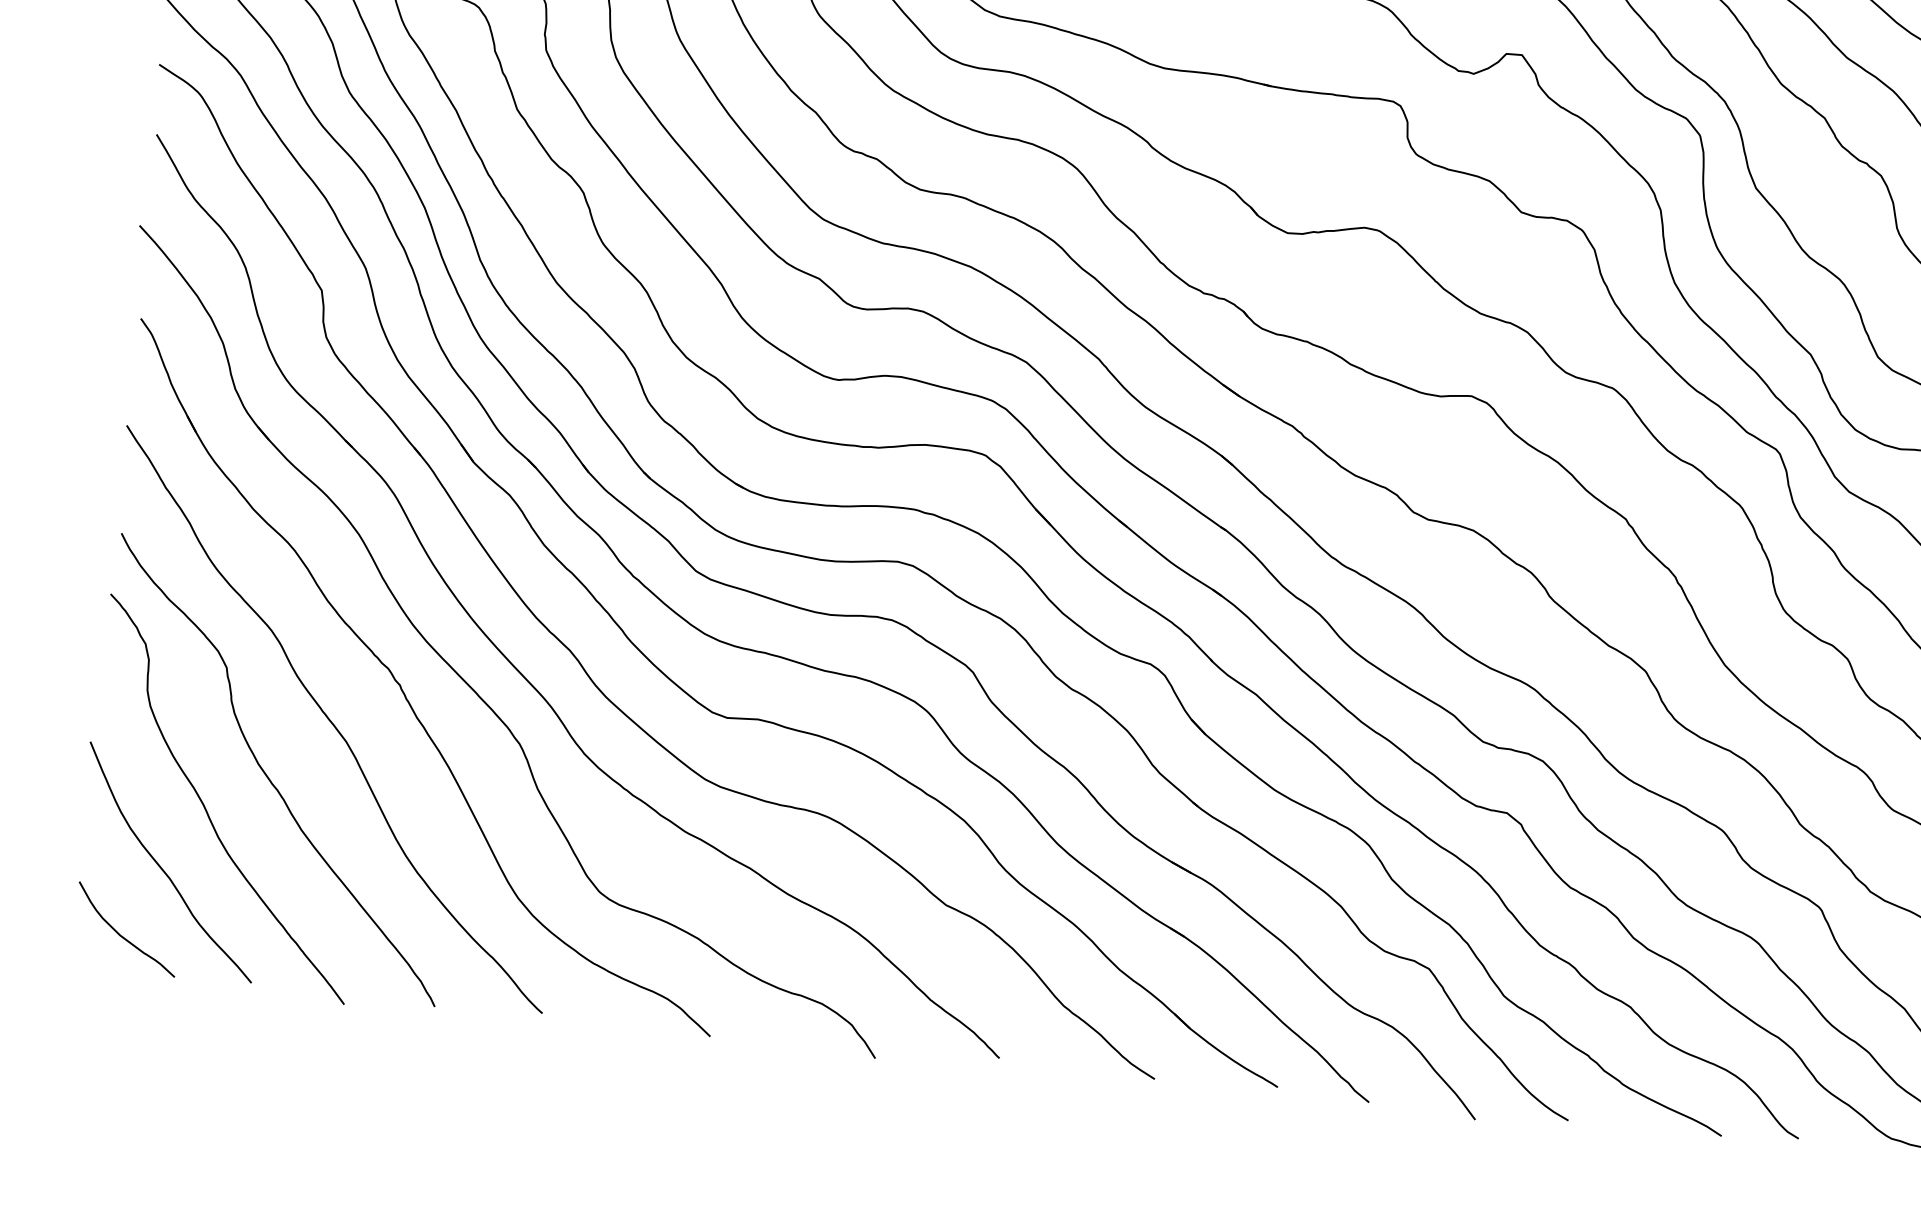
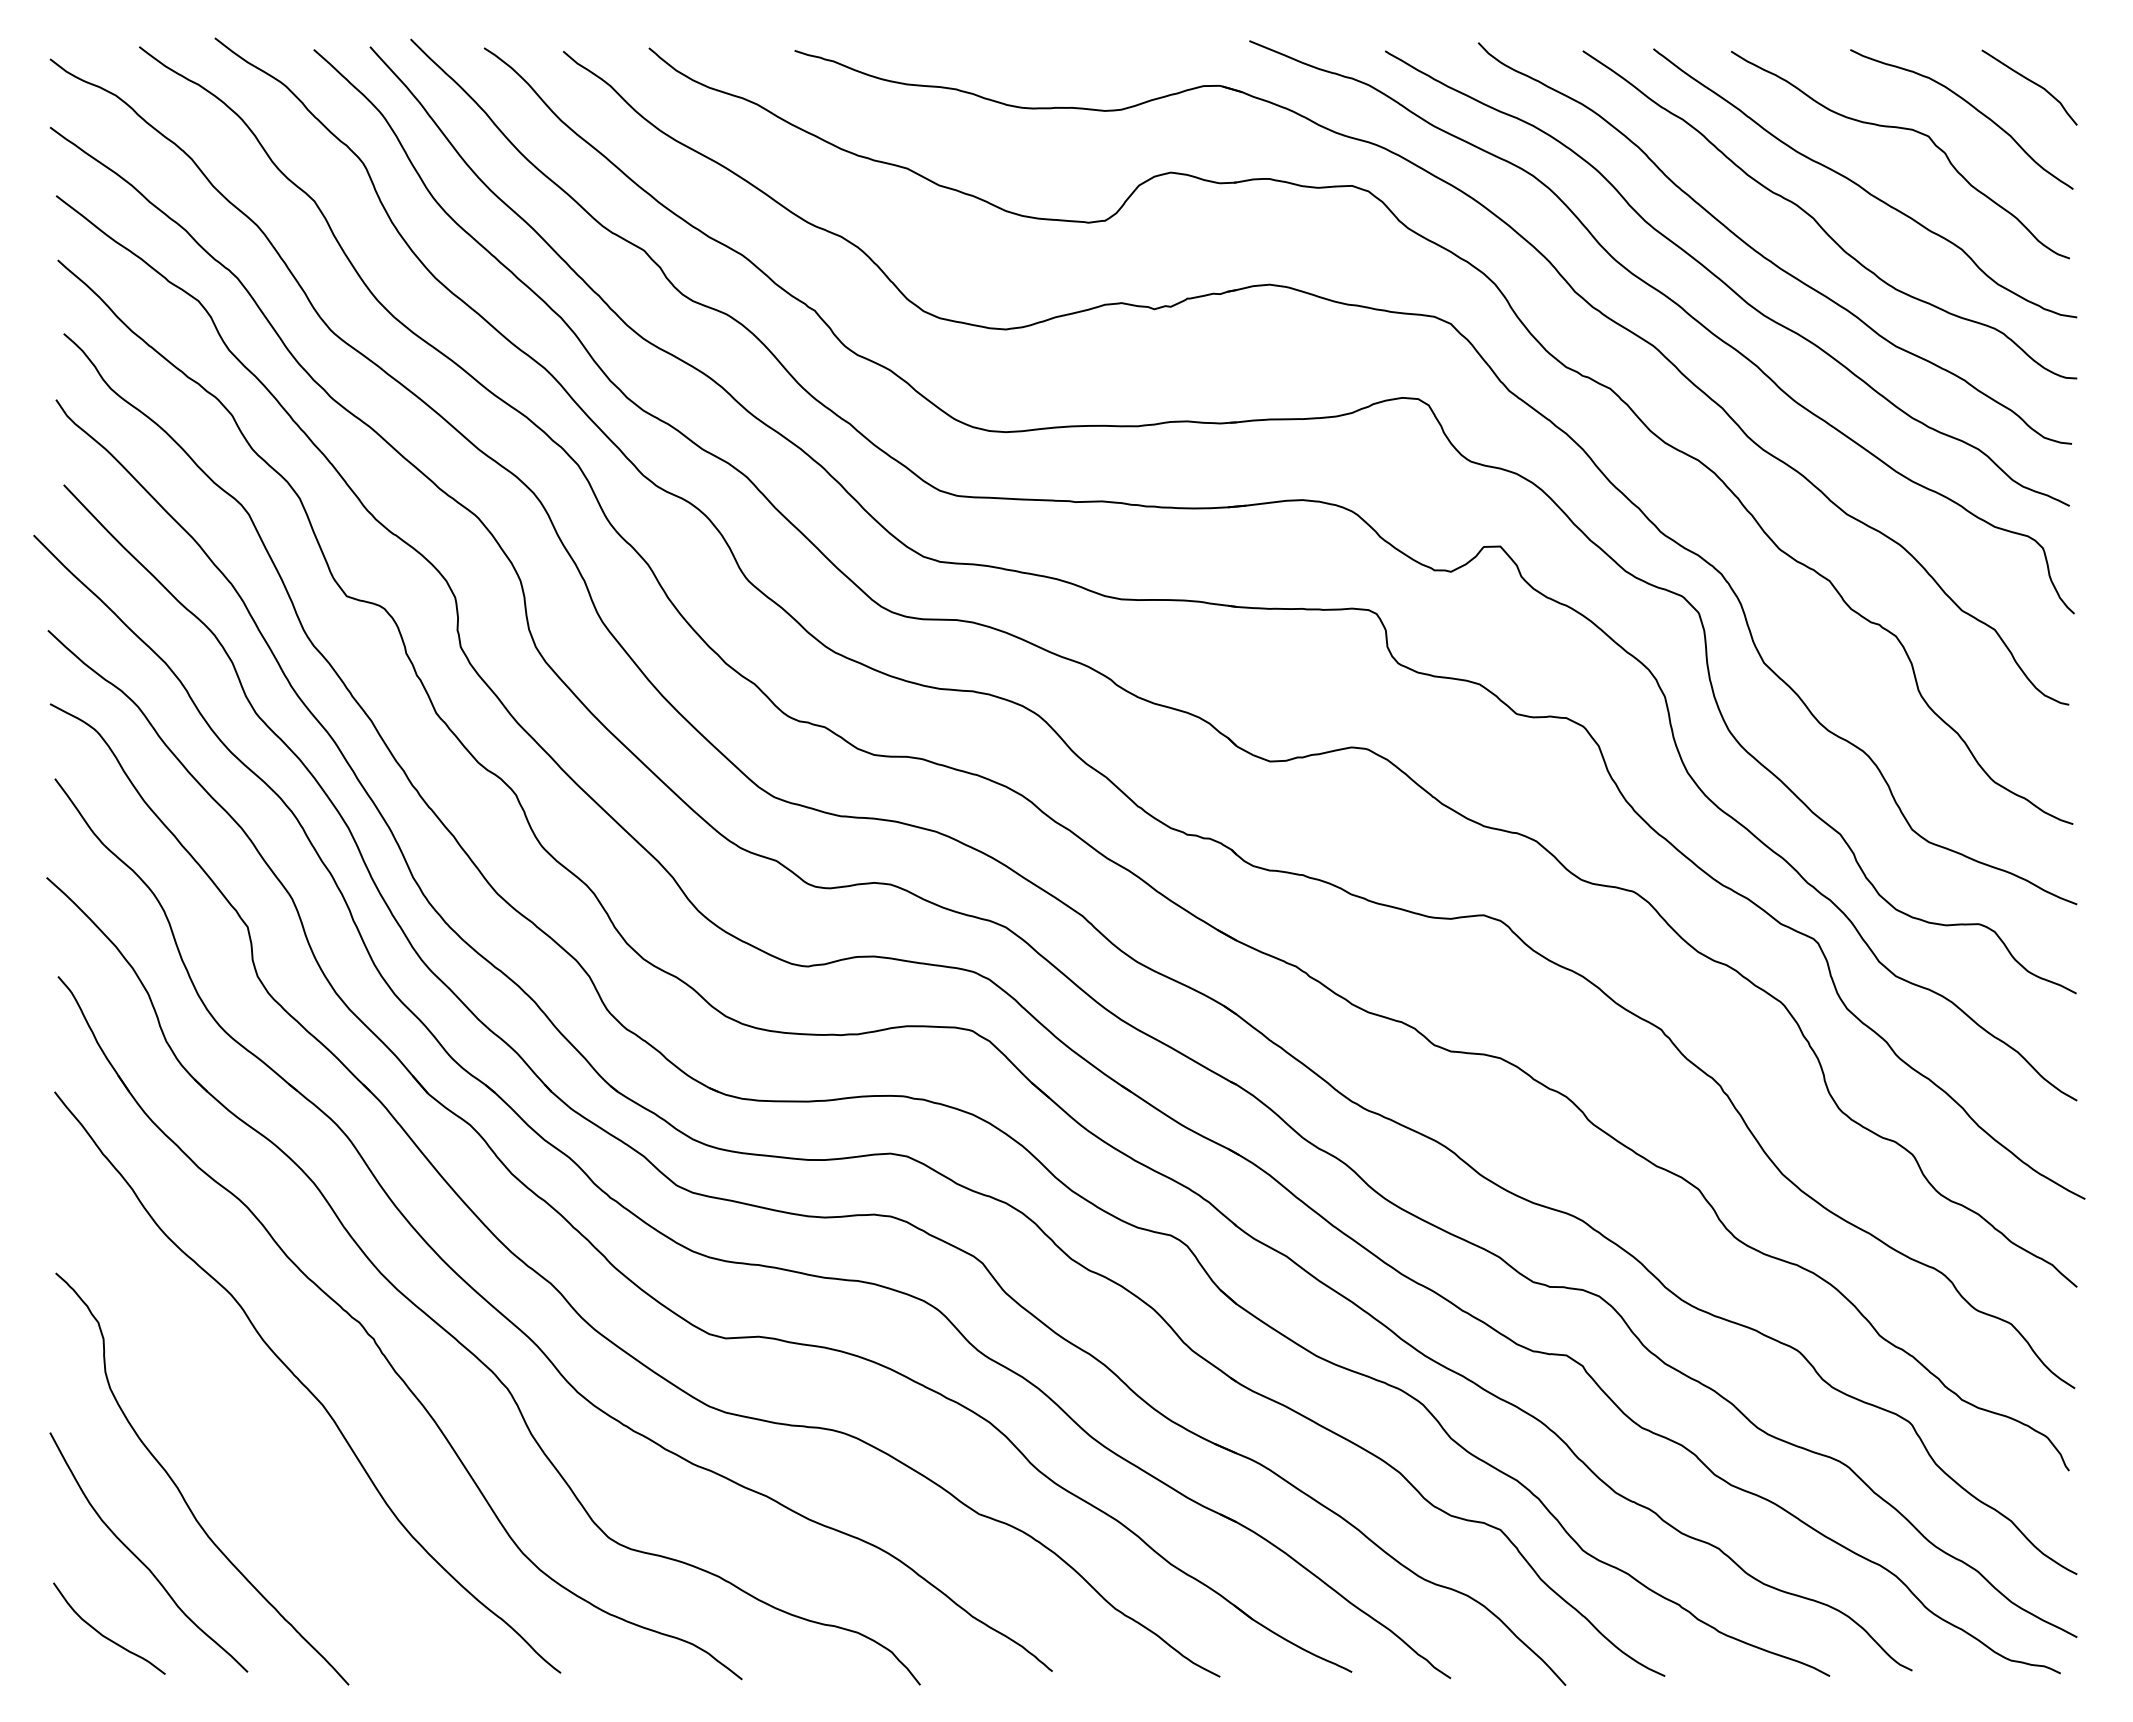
curve: (269, 777) -> (244, 1451), removed

